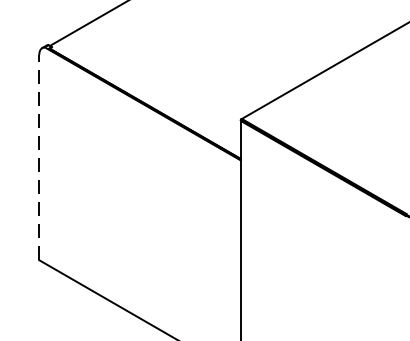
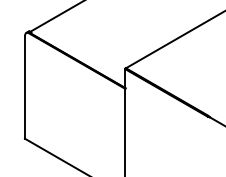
line: (38, 157) -> (24, 87), dashed -> solid

